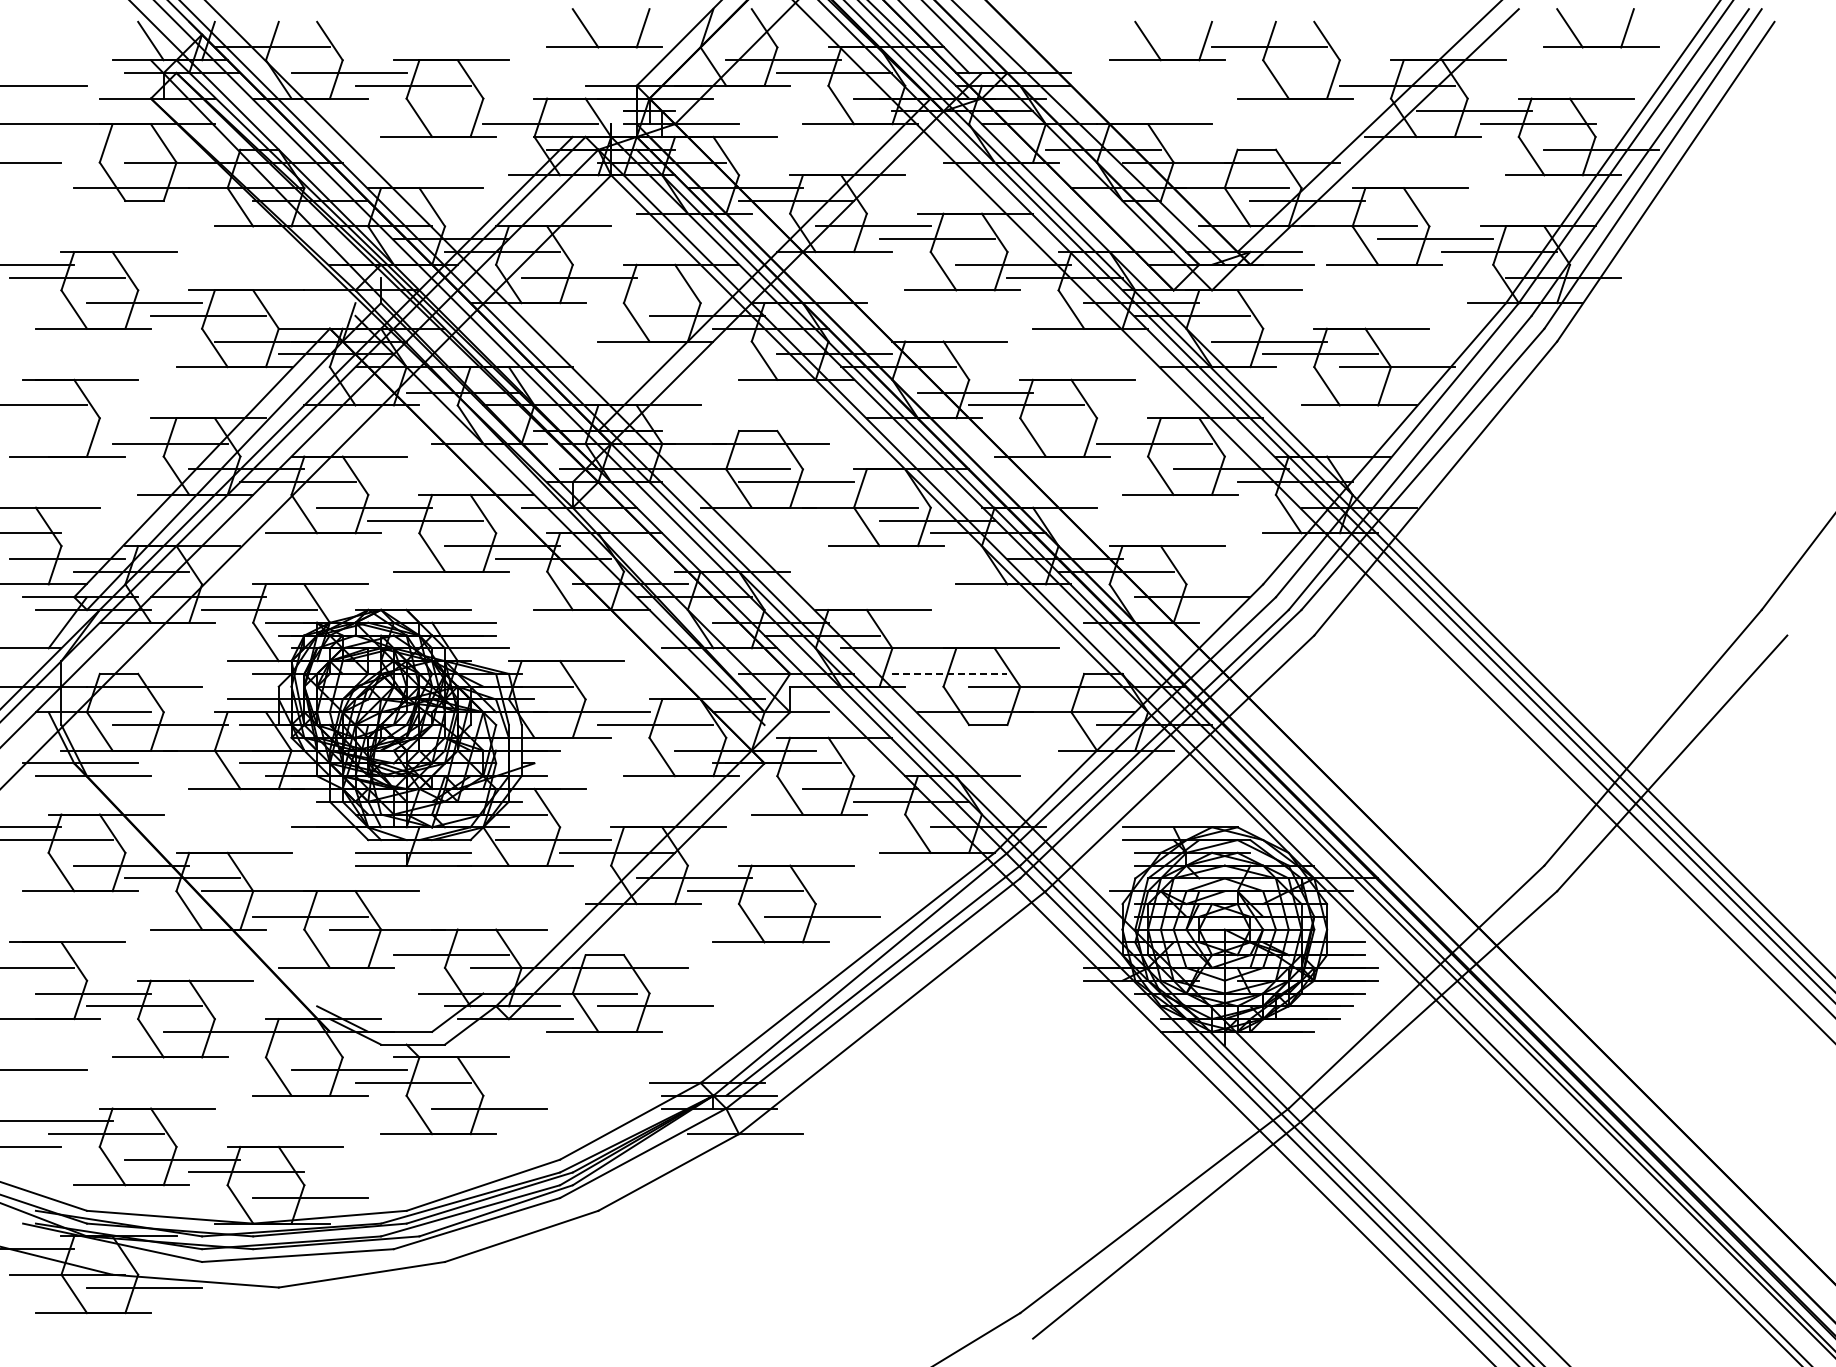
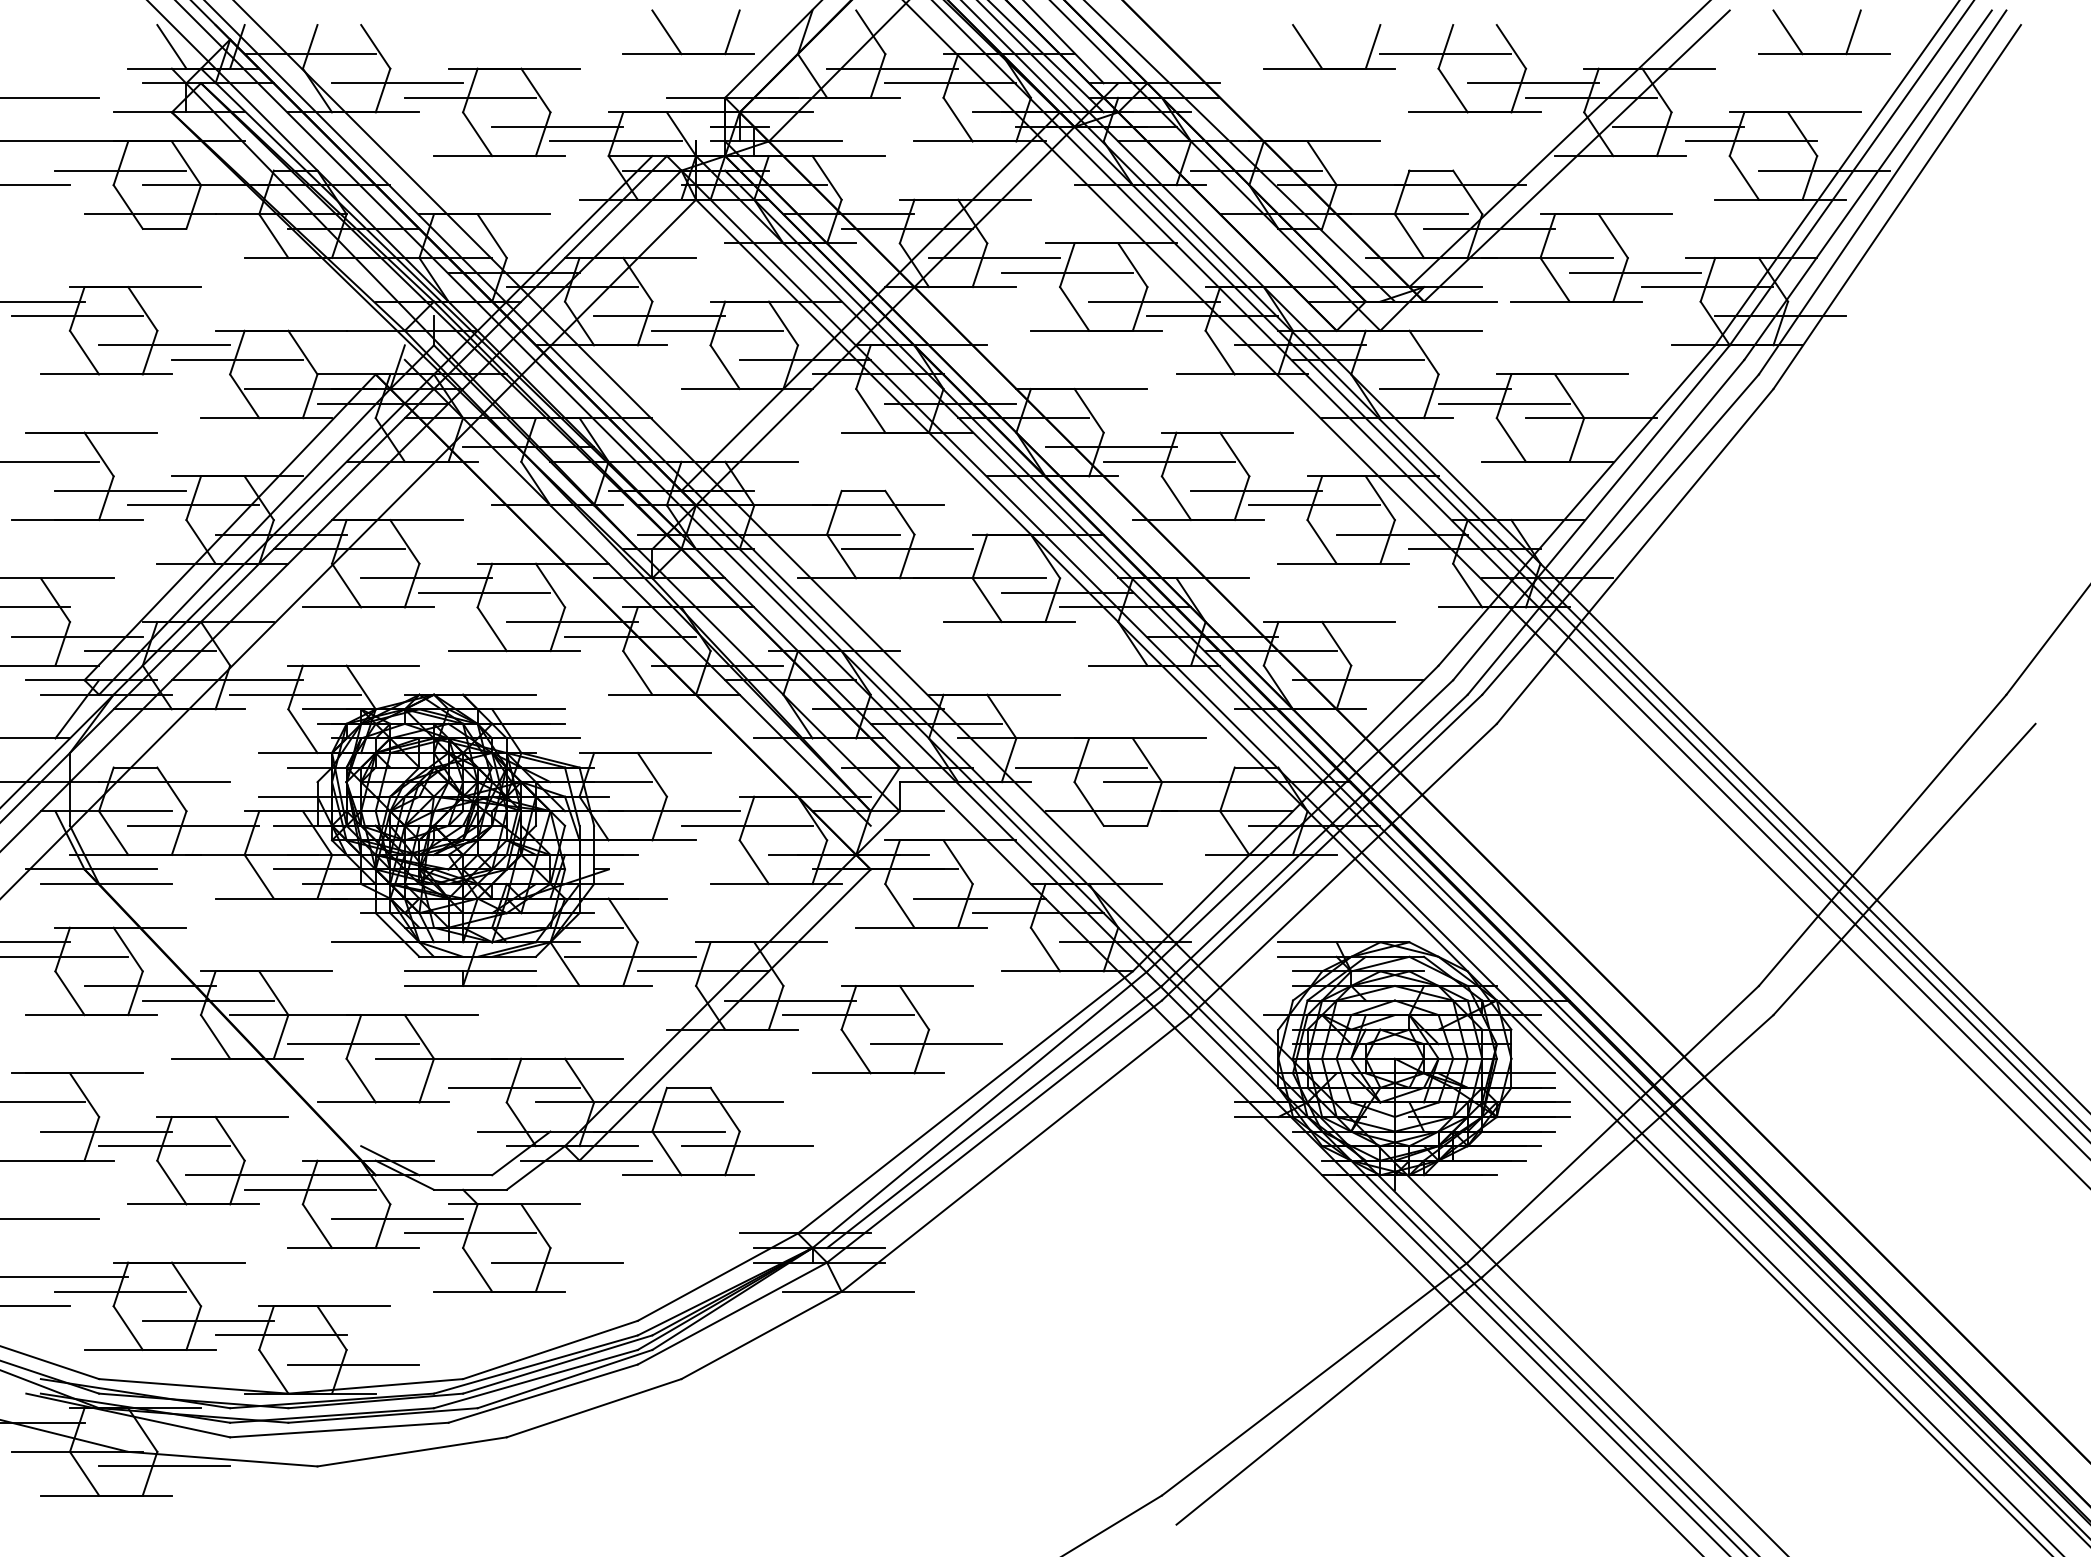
line: (1345, 73) -> (1532, 83), added
line: (489, 111) -> (557, 127), added
line: (105, 149) -> (120, 170), added
line: (629, 290) -> (716, 330), added
line: (105, 431) -> (120, 491), added
line: (1102, 431) -> (1255, 491), added
line: (949, 673) -> (1081, 767), dashed -> solid
line: (271, 1044) -> (309, 1189), added

